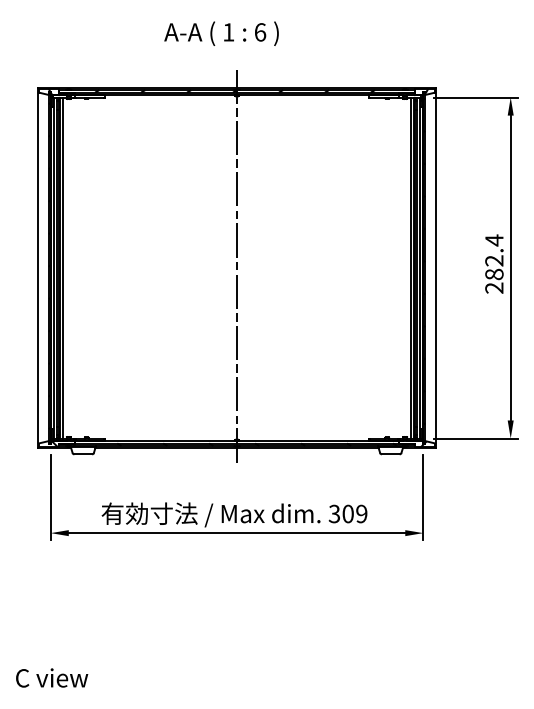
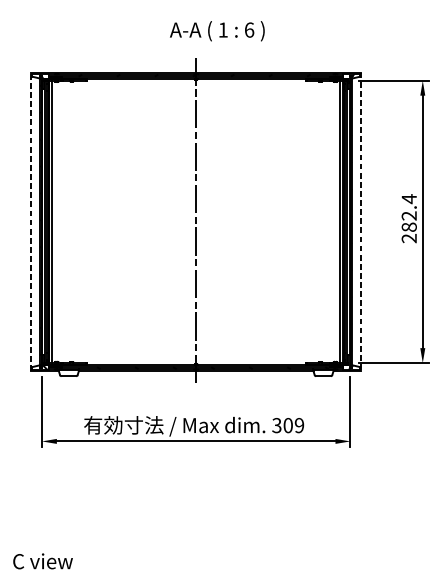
text: (221, 33) -> (217, 31), moved
line: (38, 267) -> (31, 221), solid -> dashed
line: (436, 268) -> (361, 222), solid -> dashed

